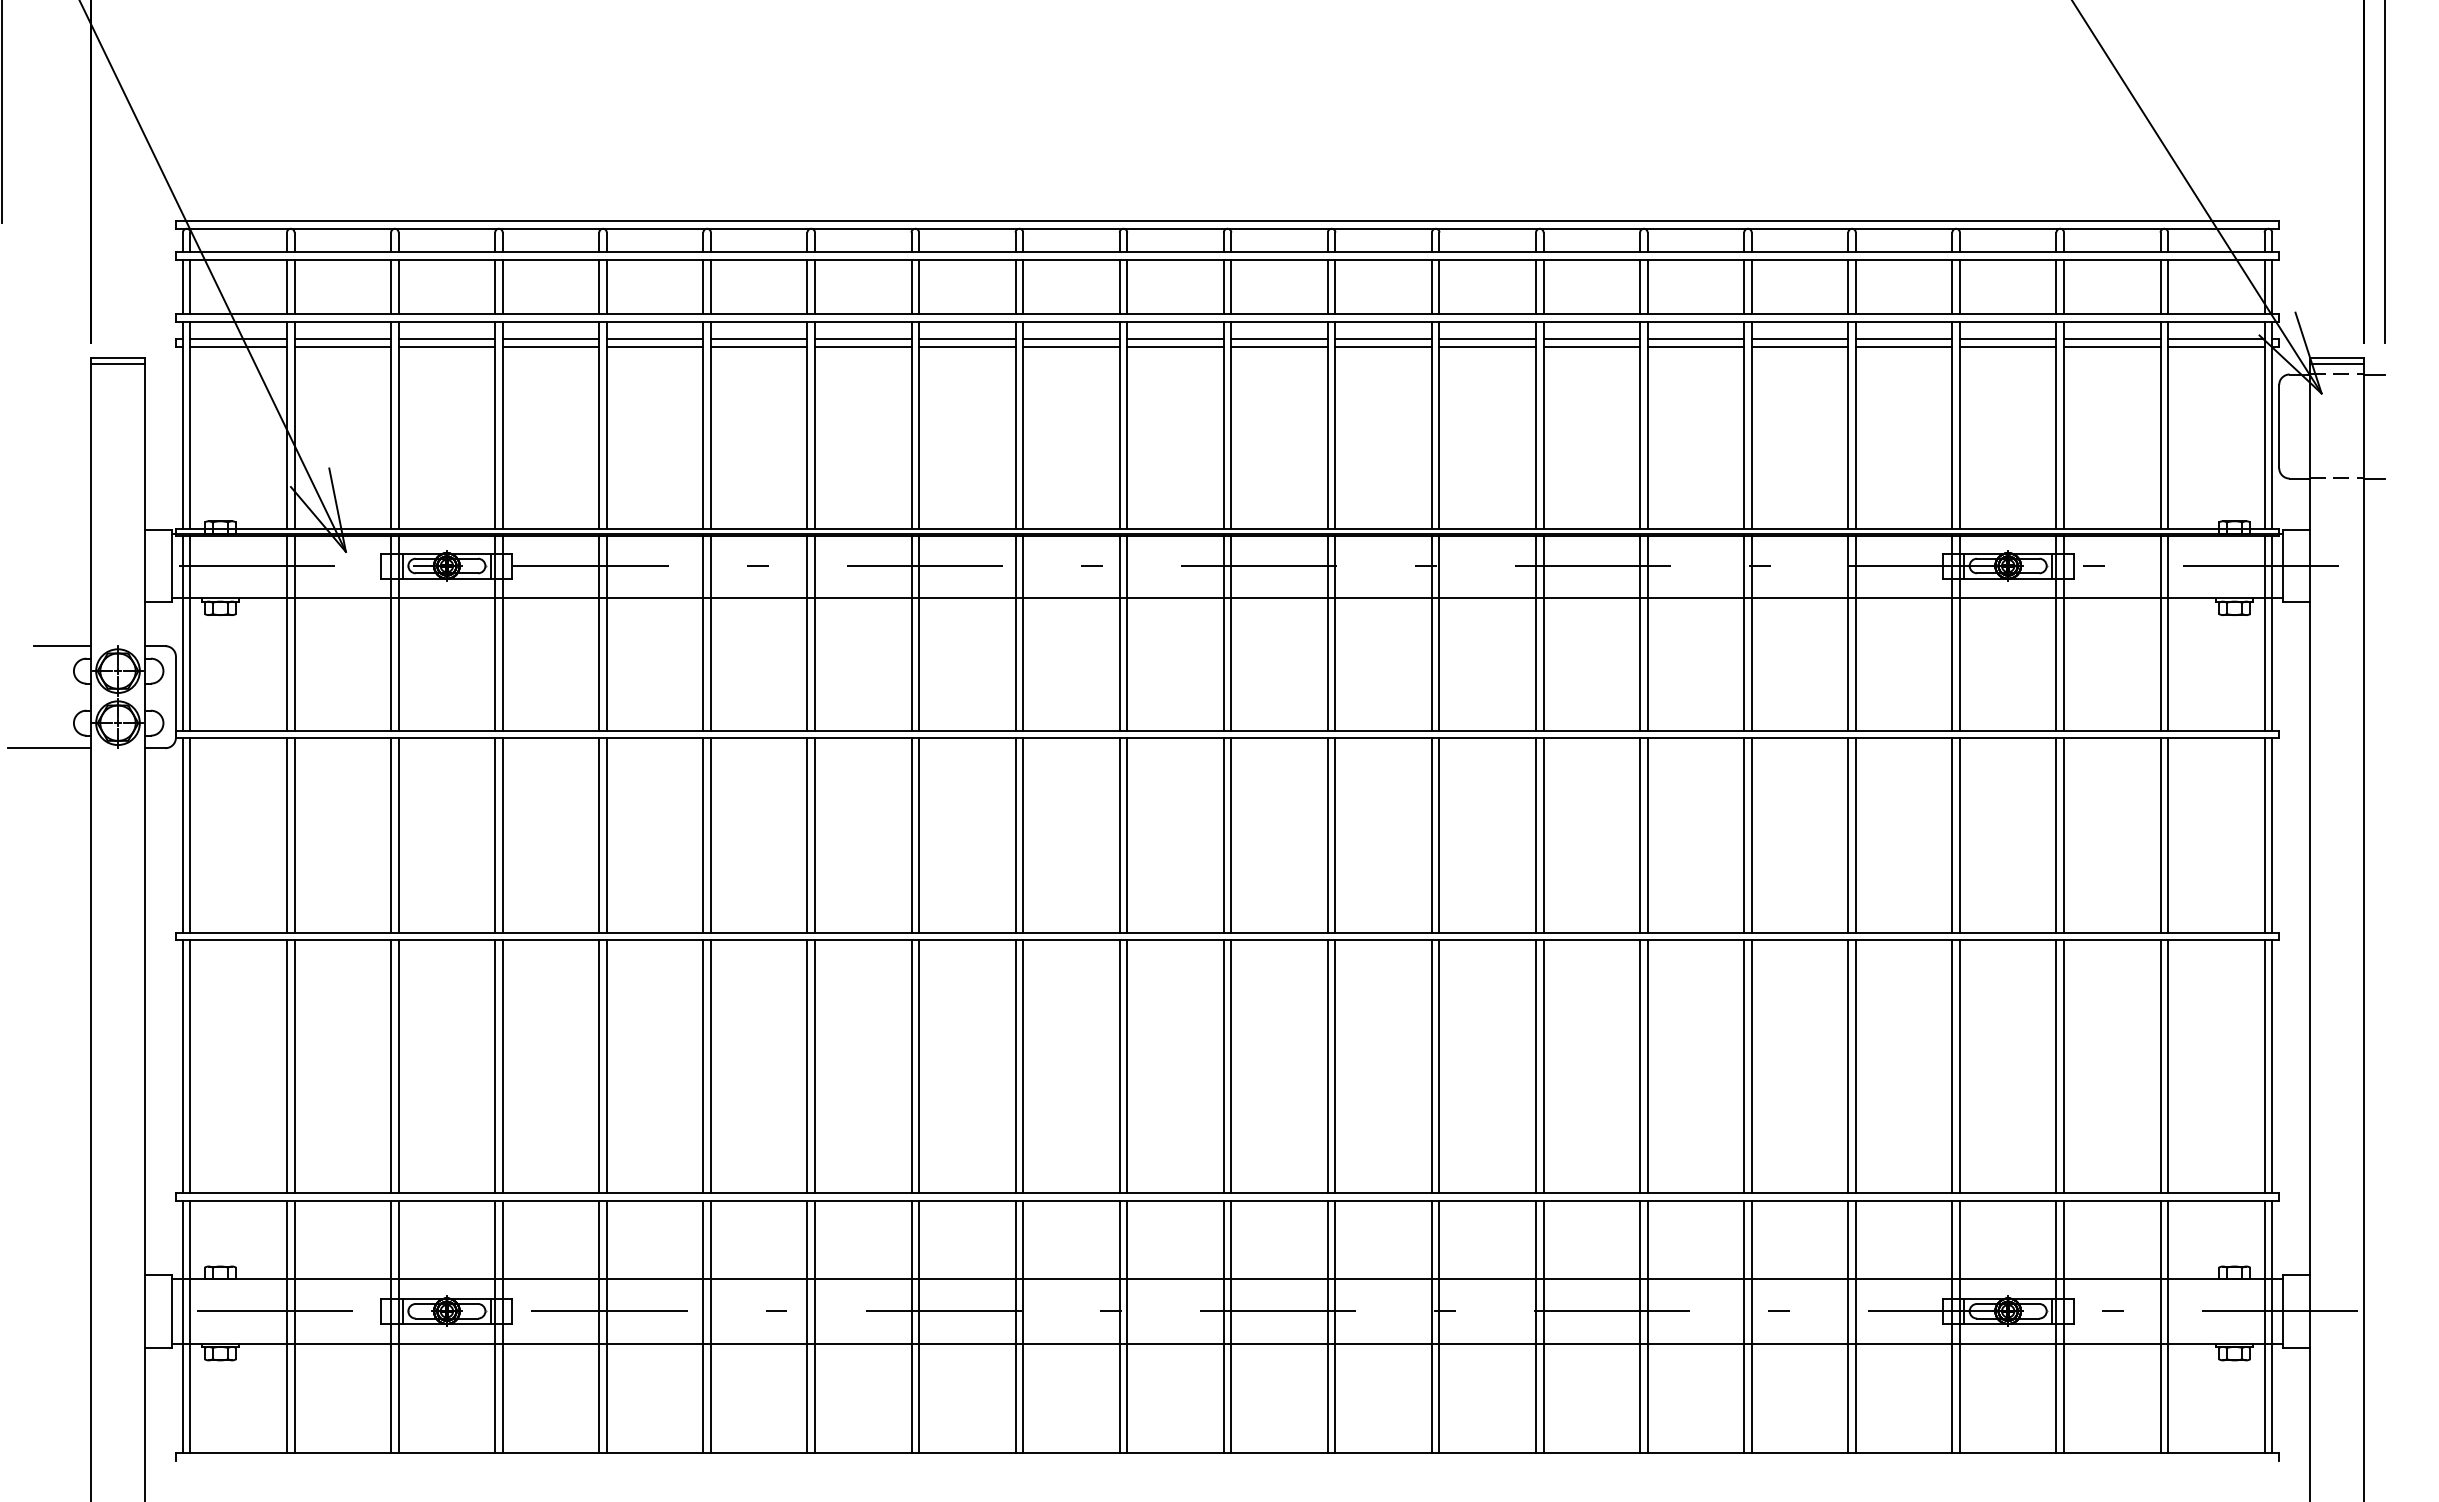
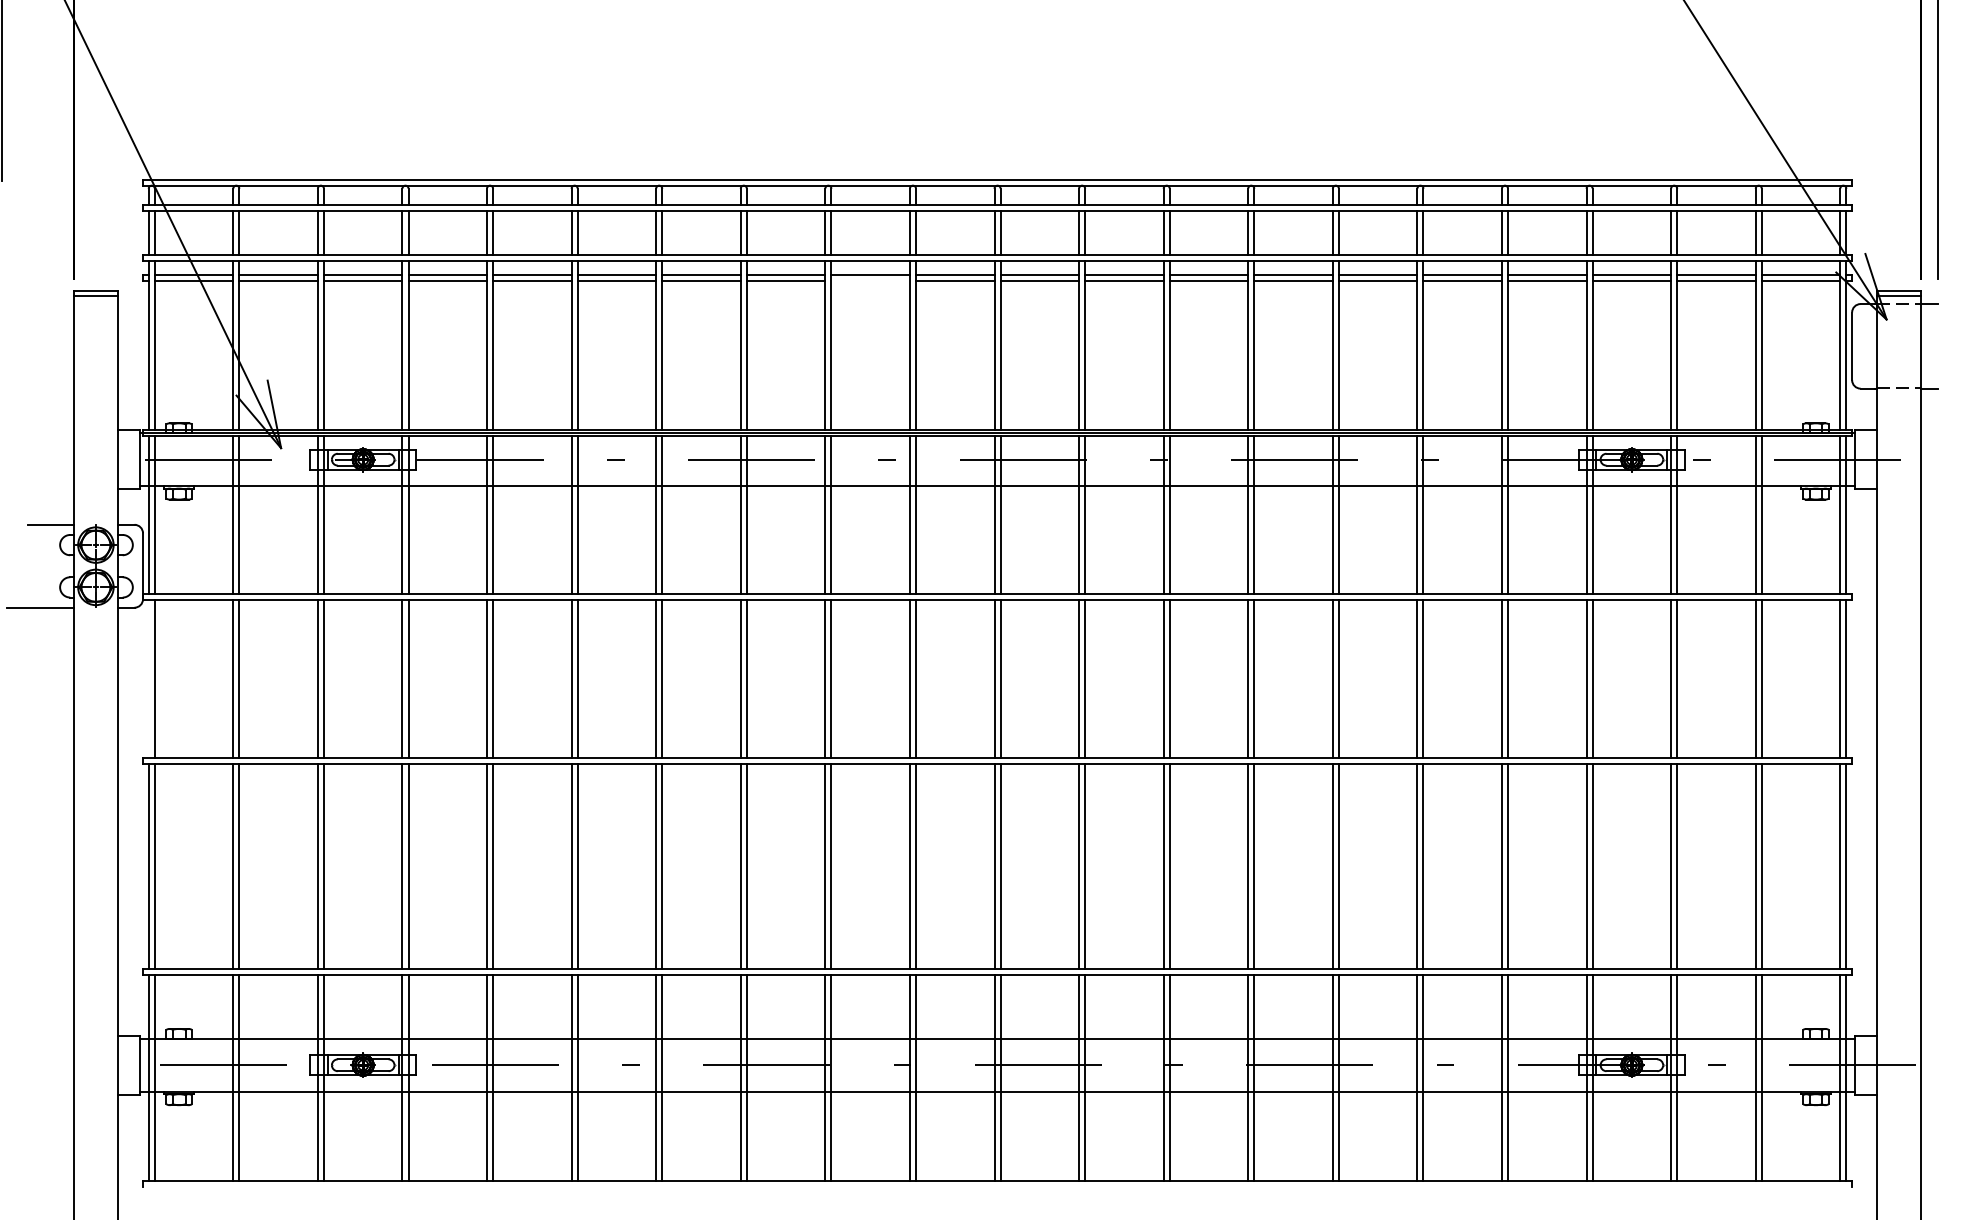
line: (1071, 346) -> (870, 281), removed
line: (182, 835) -> (148, 678), removed

